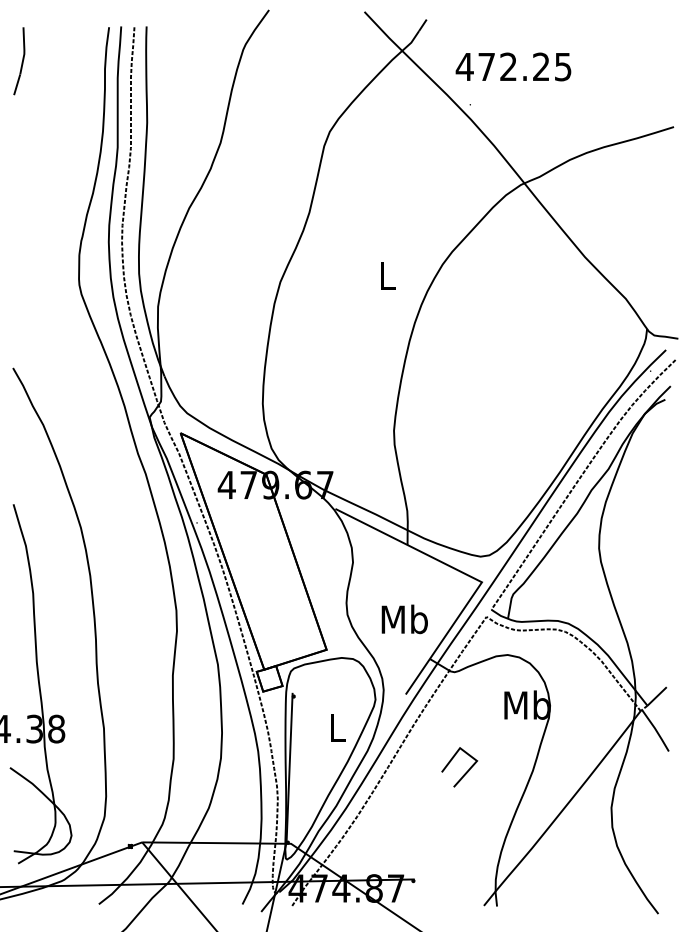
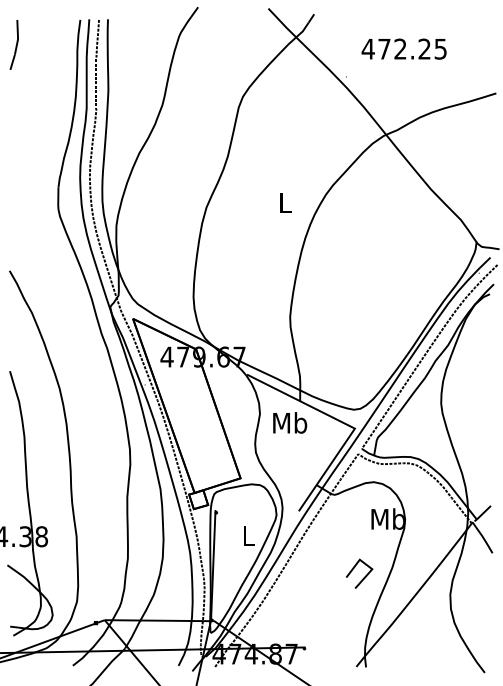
text: (512, 66) -> (403, 48), moved
text: (405, 618) -> (290, 422), moved
line: (465, 772) -> (363, 577), moved

